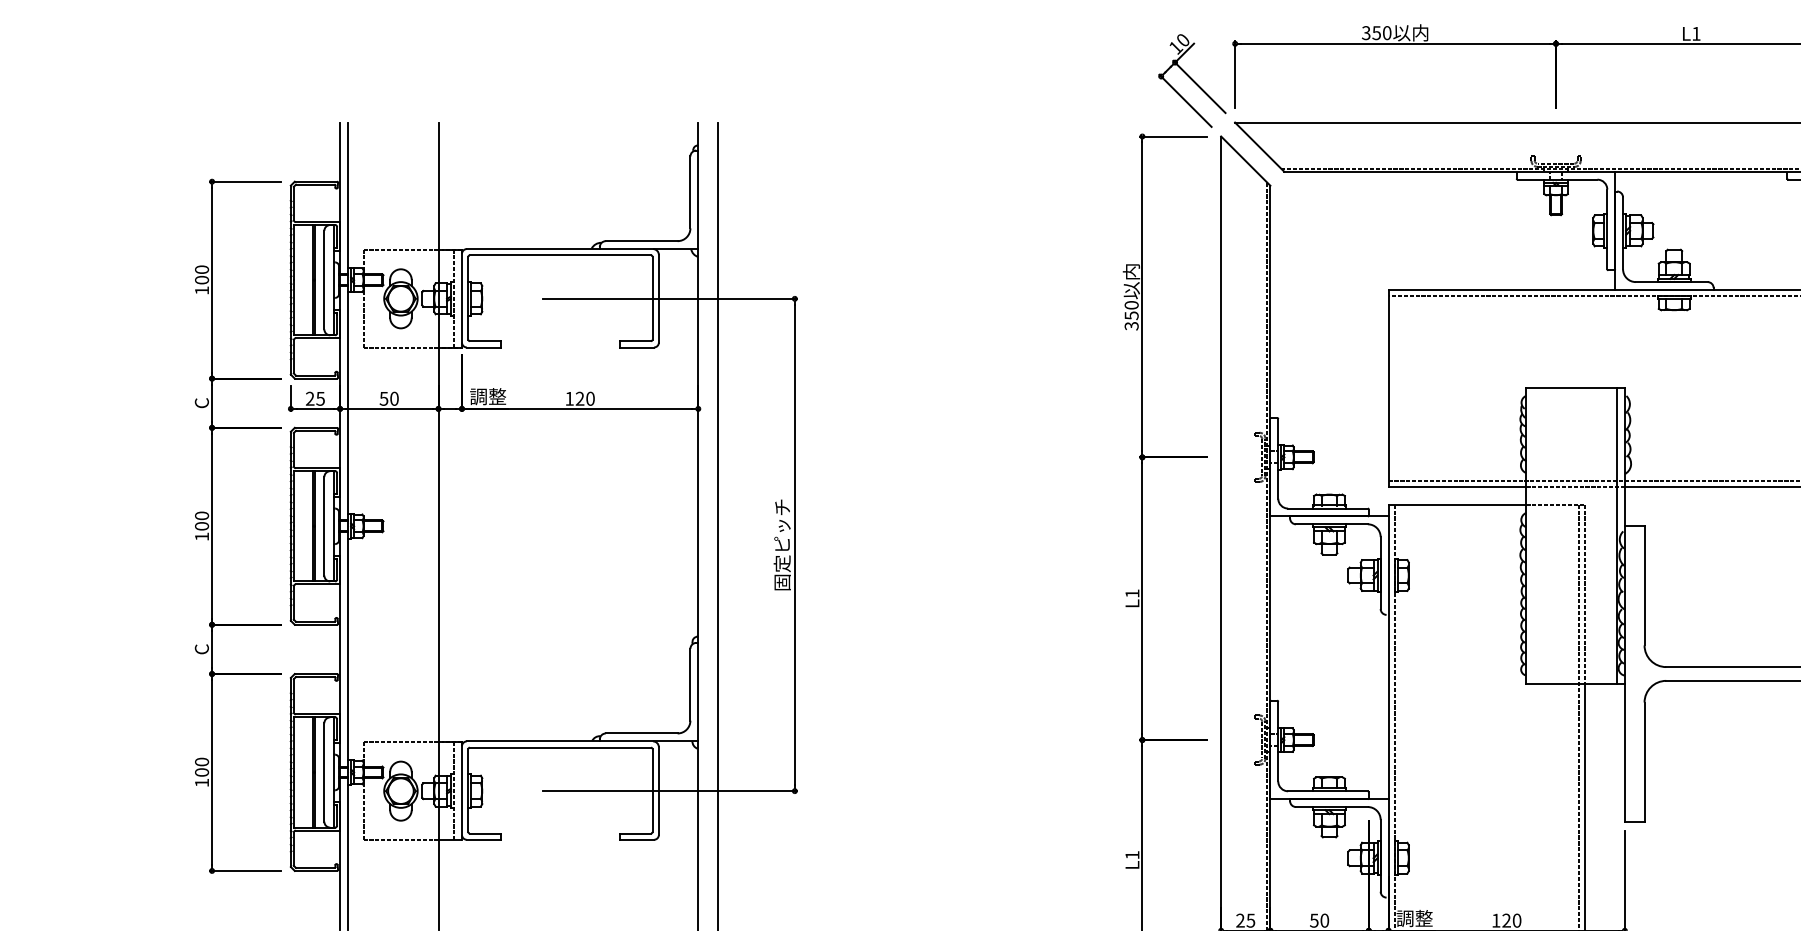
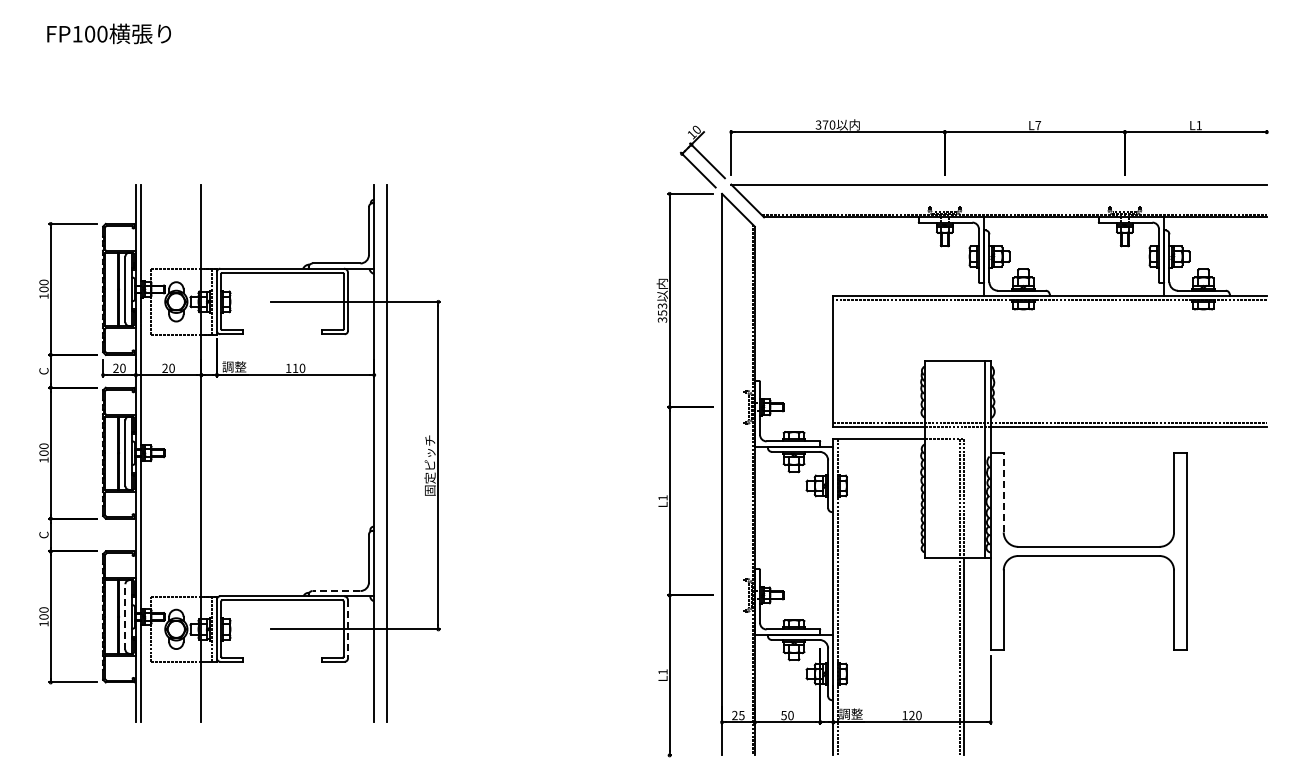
text: (1376, 32) -> (825, 124), 350 -> 370
text: (1696, 33) -> (1038, 125), L1 -> L7
text: (1131, 304) -> (662, 305), 350 -> 353
text: (319, 397) -> (122, 367), 25 -> 20
text: (580, 397) -> (295, 367), 120 -> 110
text: (383, 399) -> (164, 368), 50 -> 20
line: (1644, 585) -> (1003, 492), solid -> dashed
line: (641, 734) -> (336, 591), solid -> dashed
line: (324, 771) -> (125, 616), solid -> dashed
line: (659, 791) -> (348, 629), solid -> dashed

